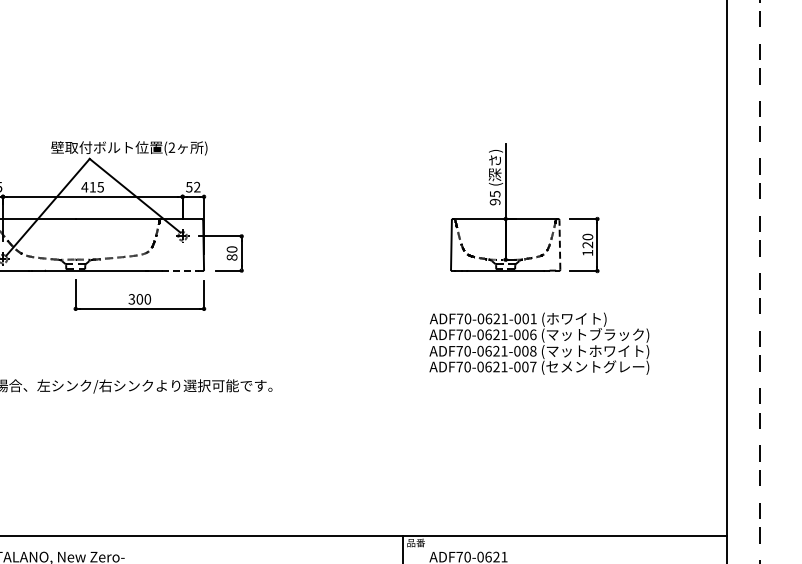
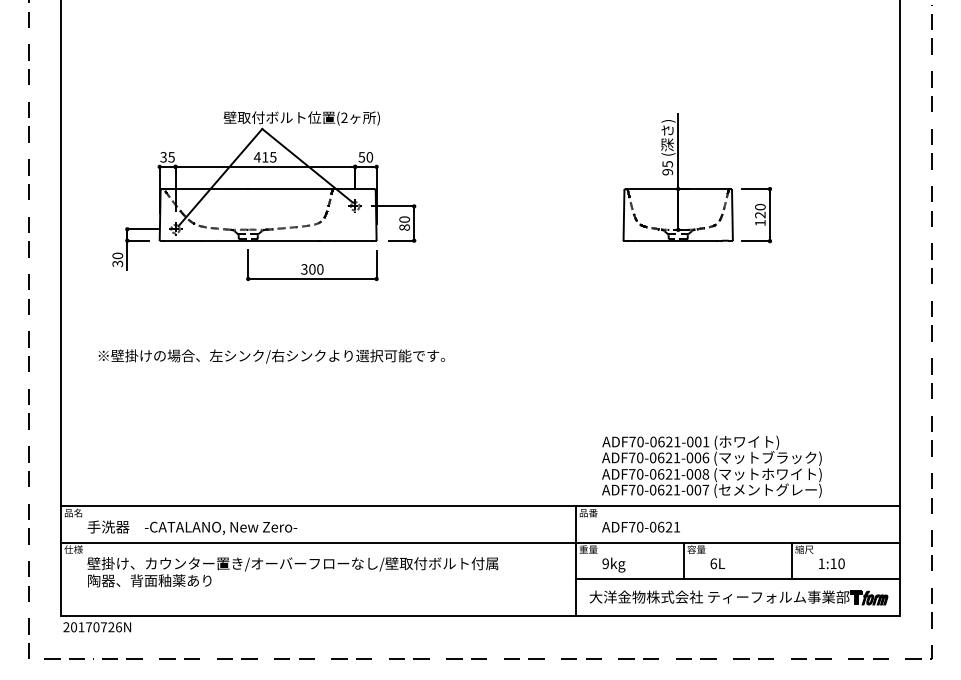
text: (196, 187) -> (369, 157), 52 -> 50
line: (559, 245) -> (732, 215), dashed -> solid
line: (180, 270) -> (353, 240), dashed -> solid
text: (538, 343) -> (711, 466), moved

